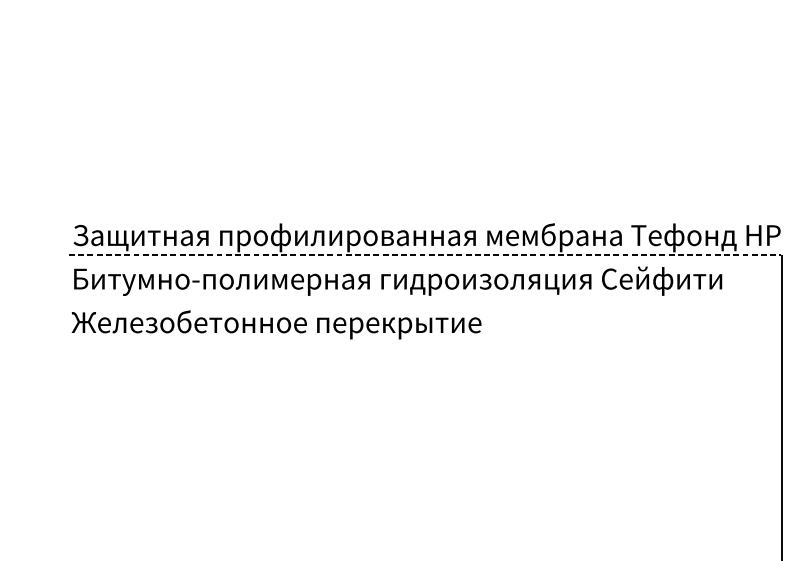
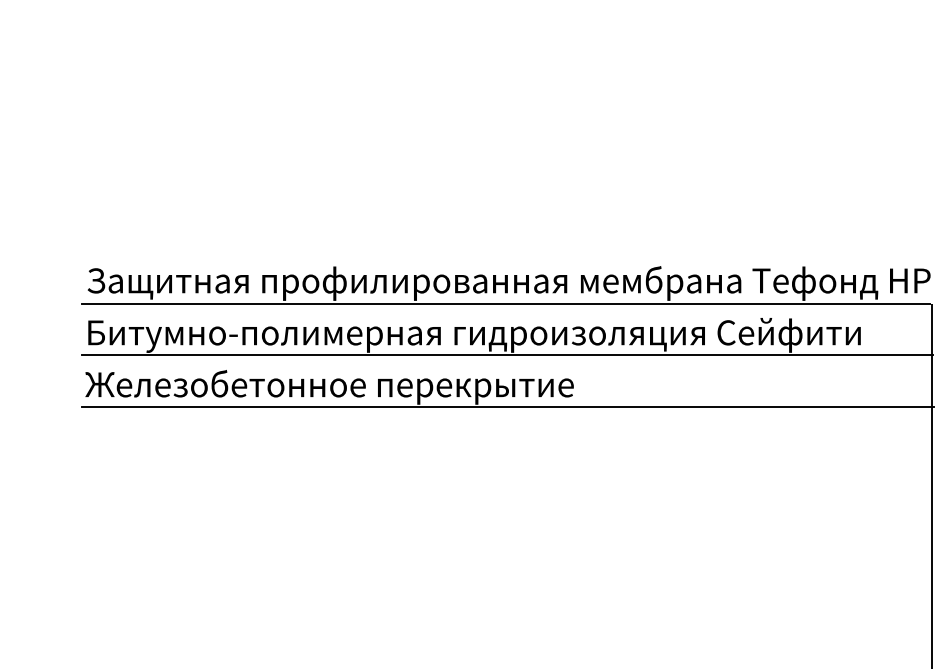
line: (424, 254) -> (506, 303), dashed -> solid
line: (425, 298) -> (507, 355), added
line: (425, 341) -> (507, 407), added

